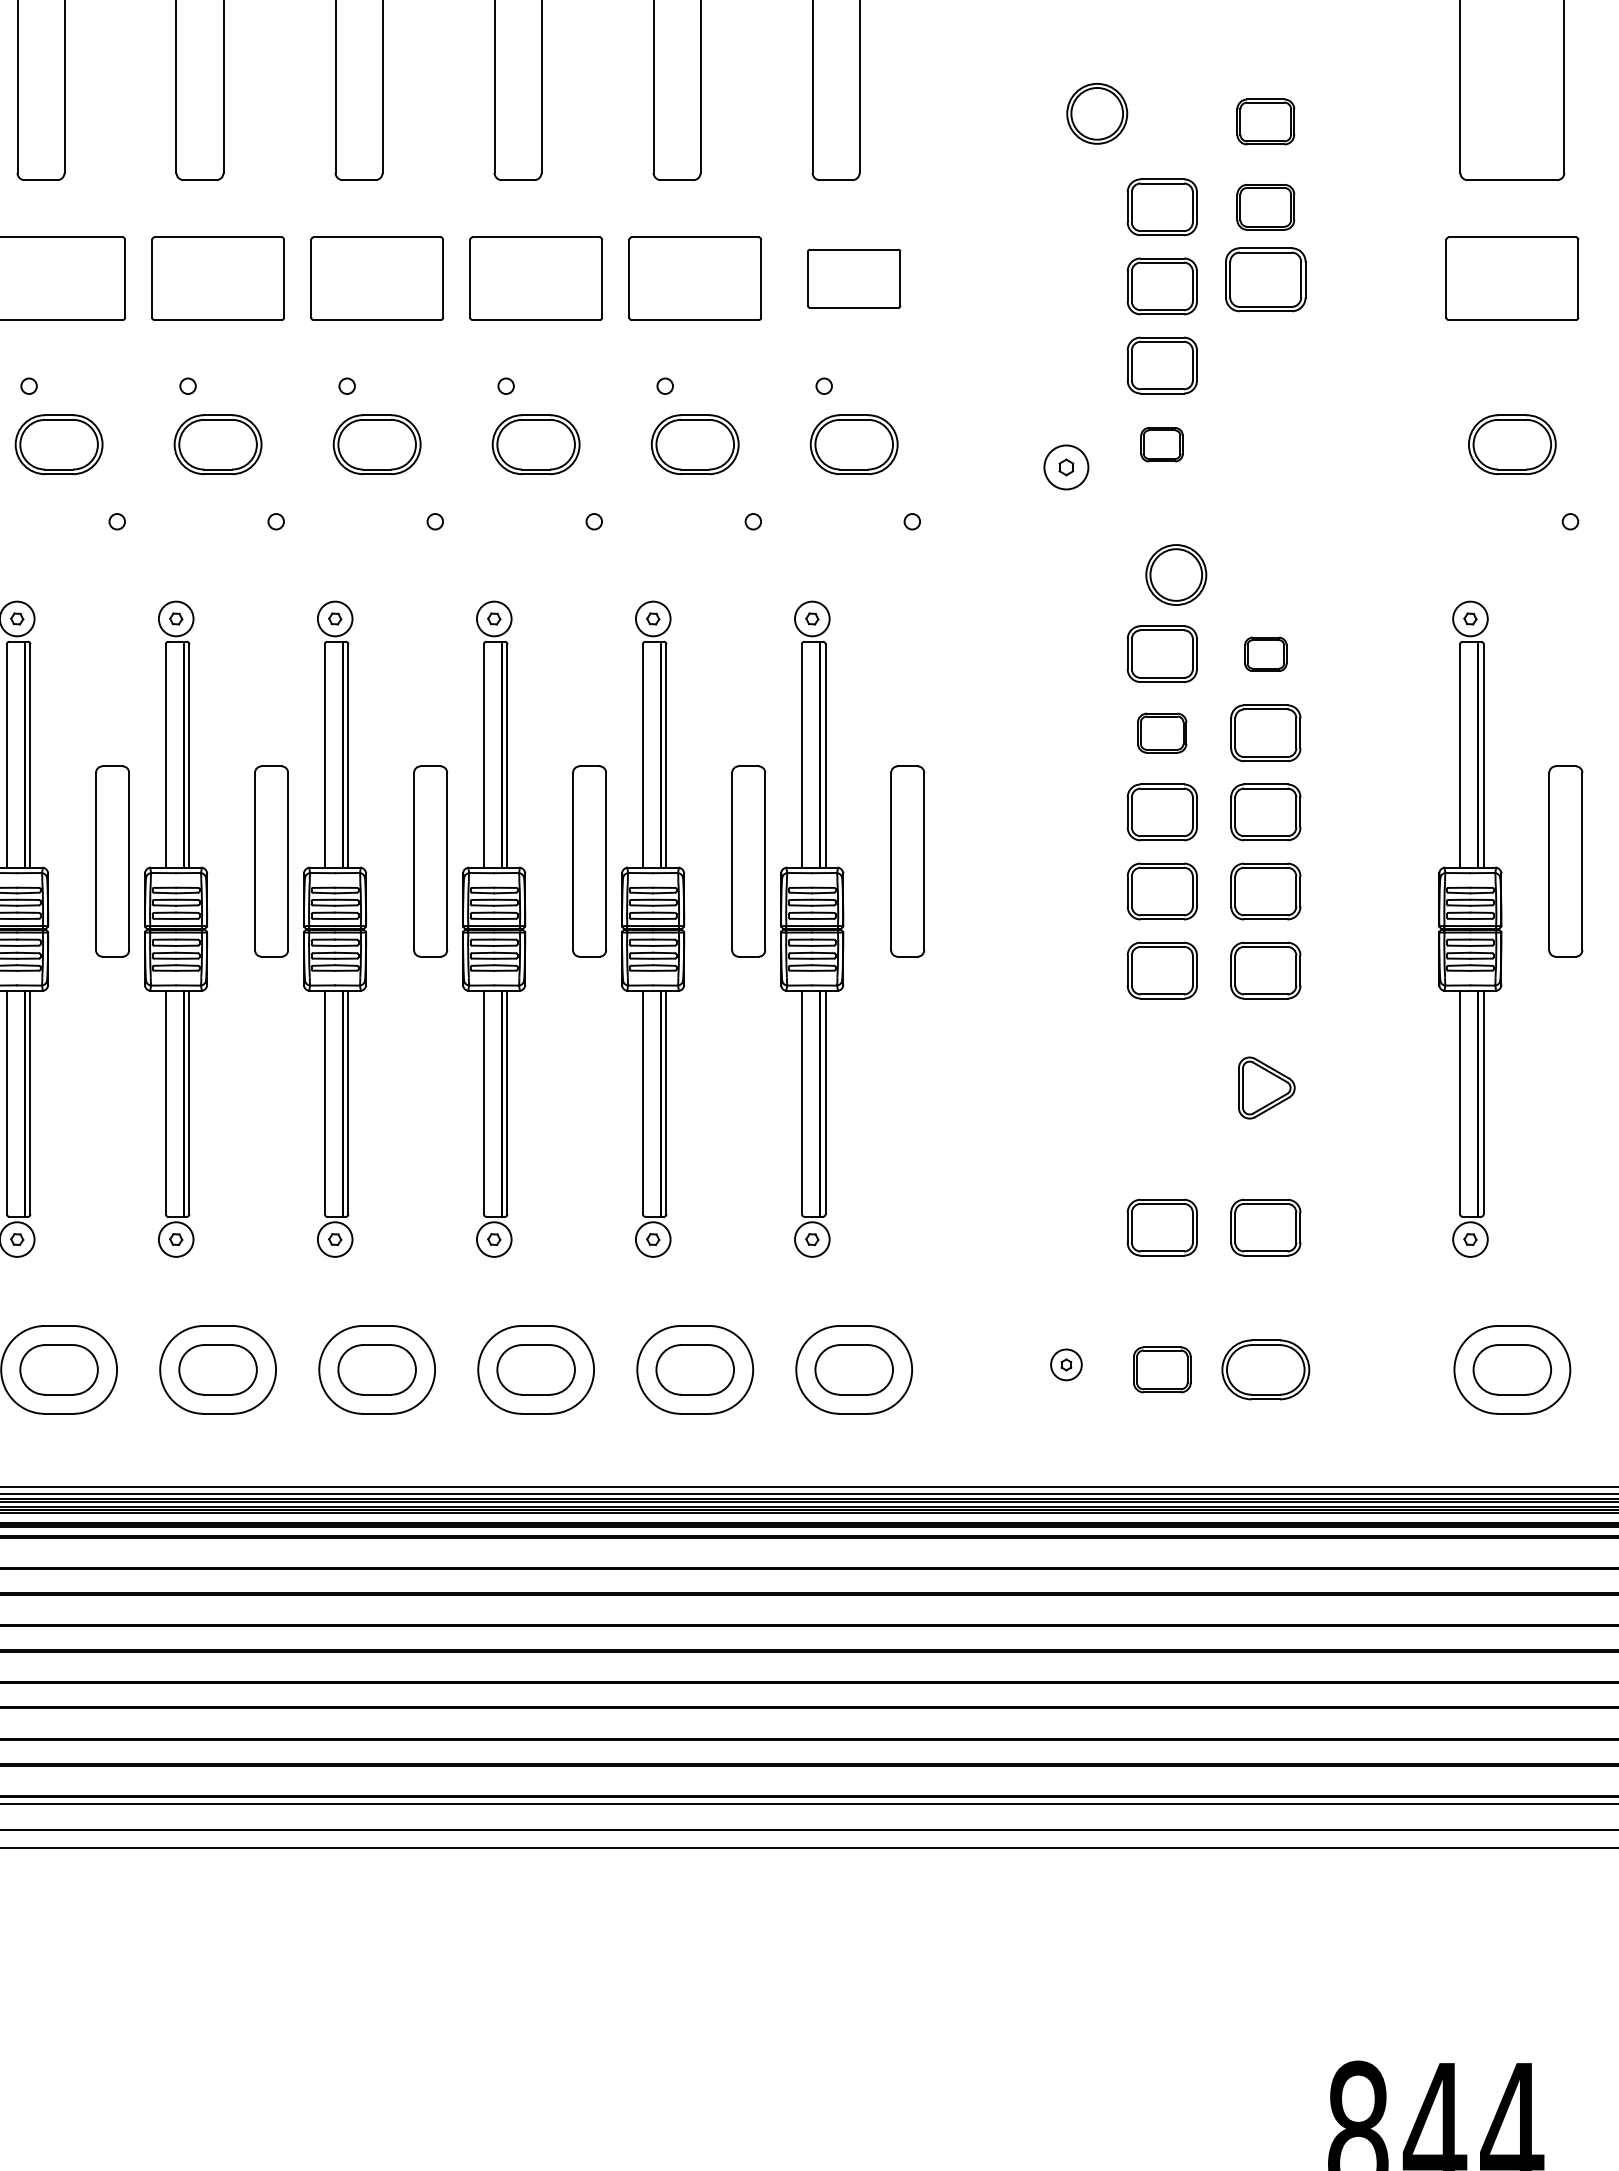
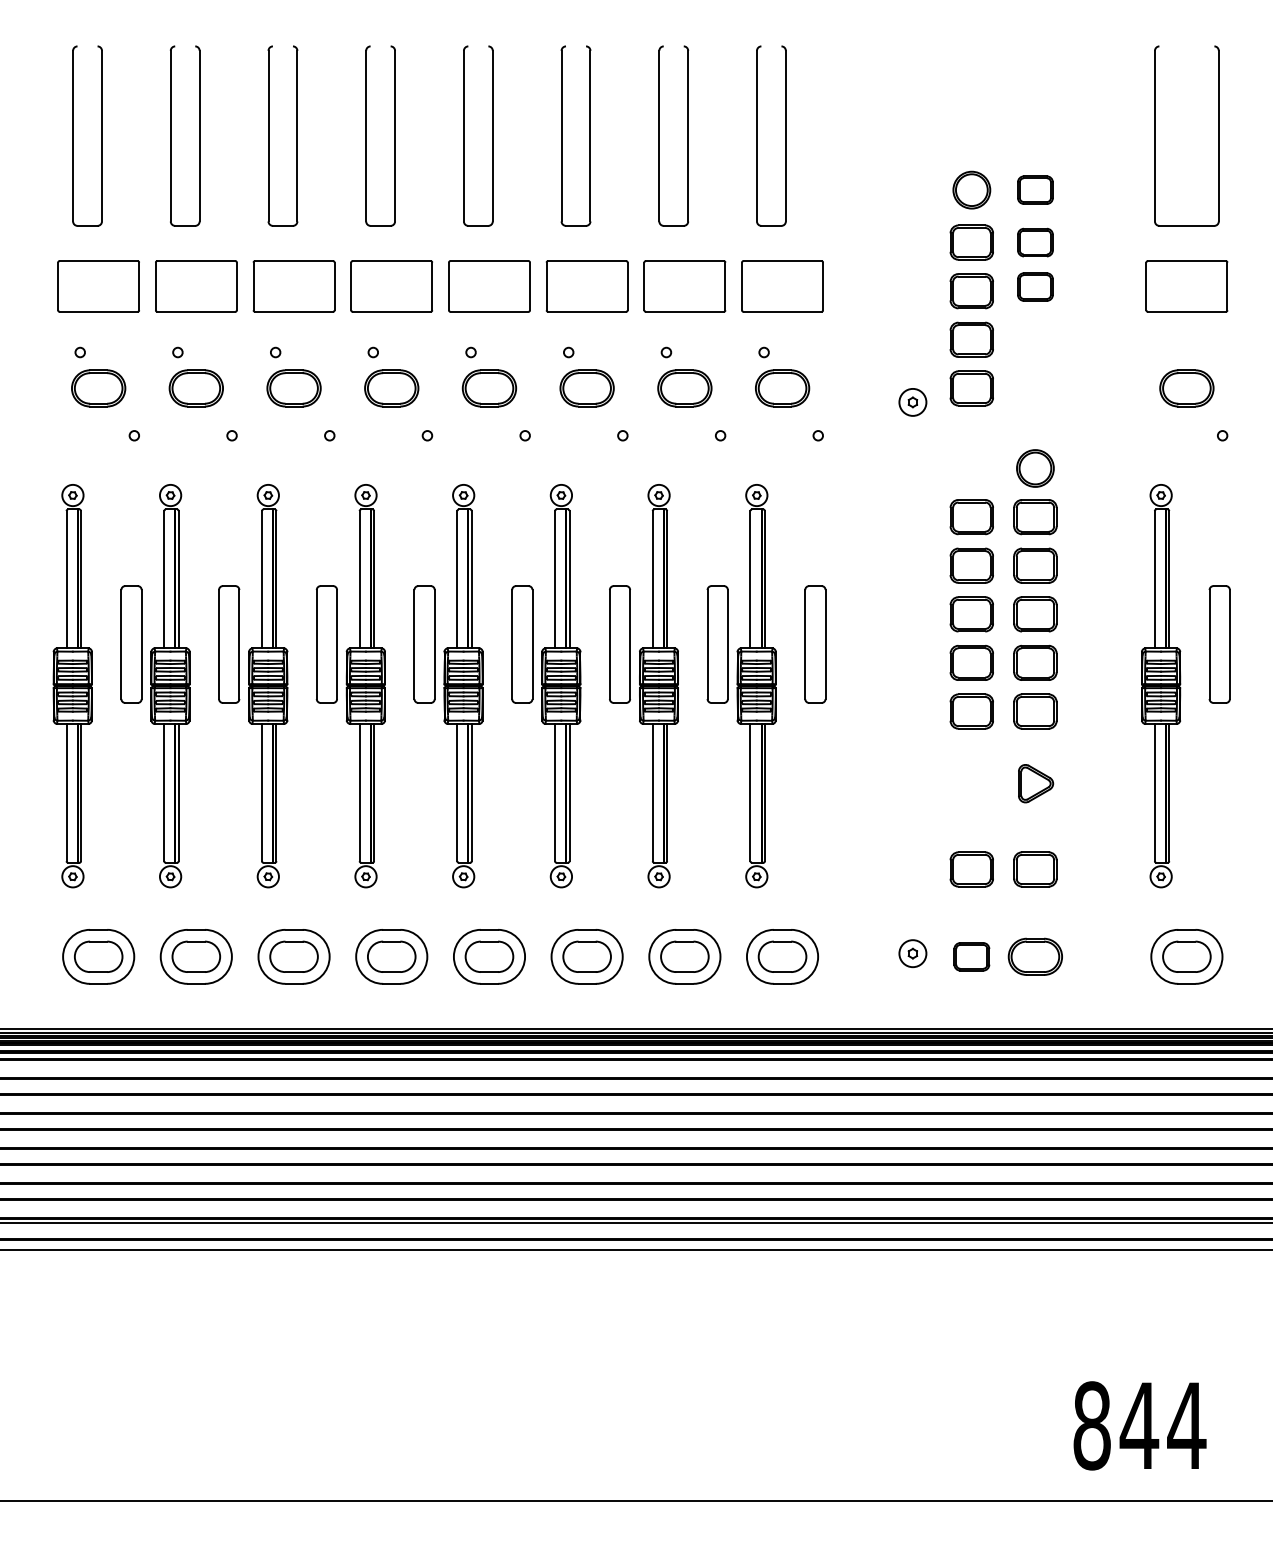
part: (1096, 112) -> (971, 189), moved
part: (854, 278) -> (782, 286), size x1.43
part: (1265, 278) -> (1035, 286), size x0.71
part: (1161, 444) -> (971, 388), size x1.67
part: (1176, 575) -> (1035, 468), moved
part: (1265, 654) -> (1035, 517), size x1.67
part: (1161, 732) -> (971, 565), size x1.43
part: (1065, 1364) -> (912, 953), size x1.43

